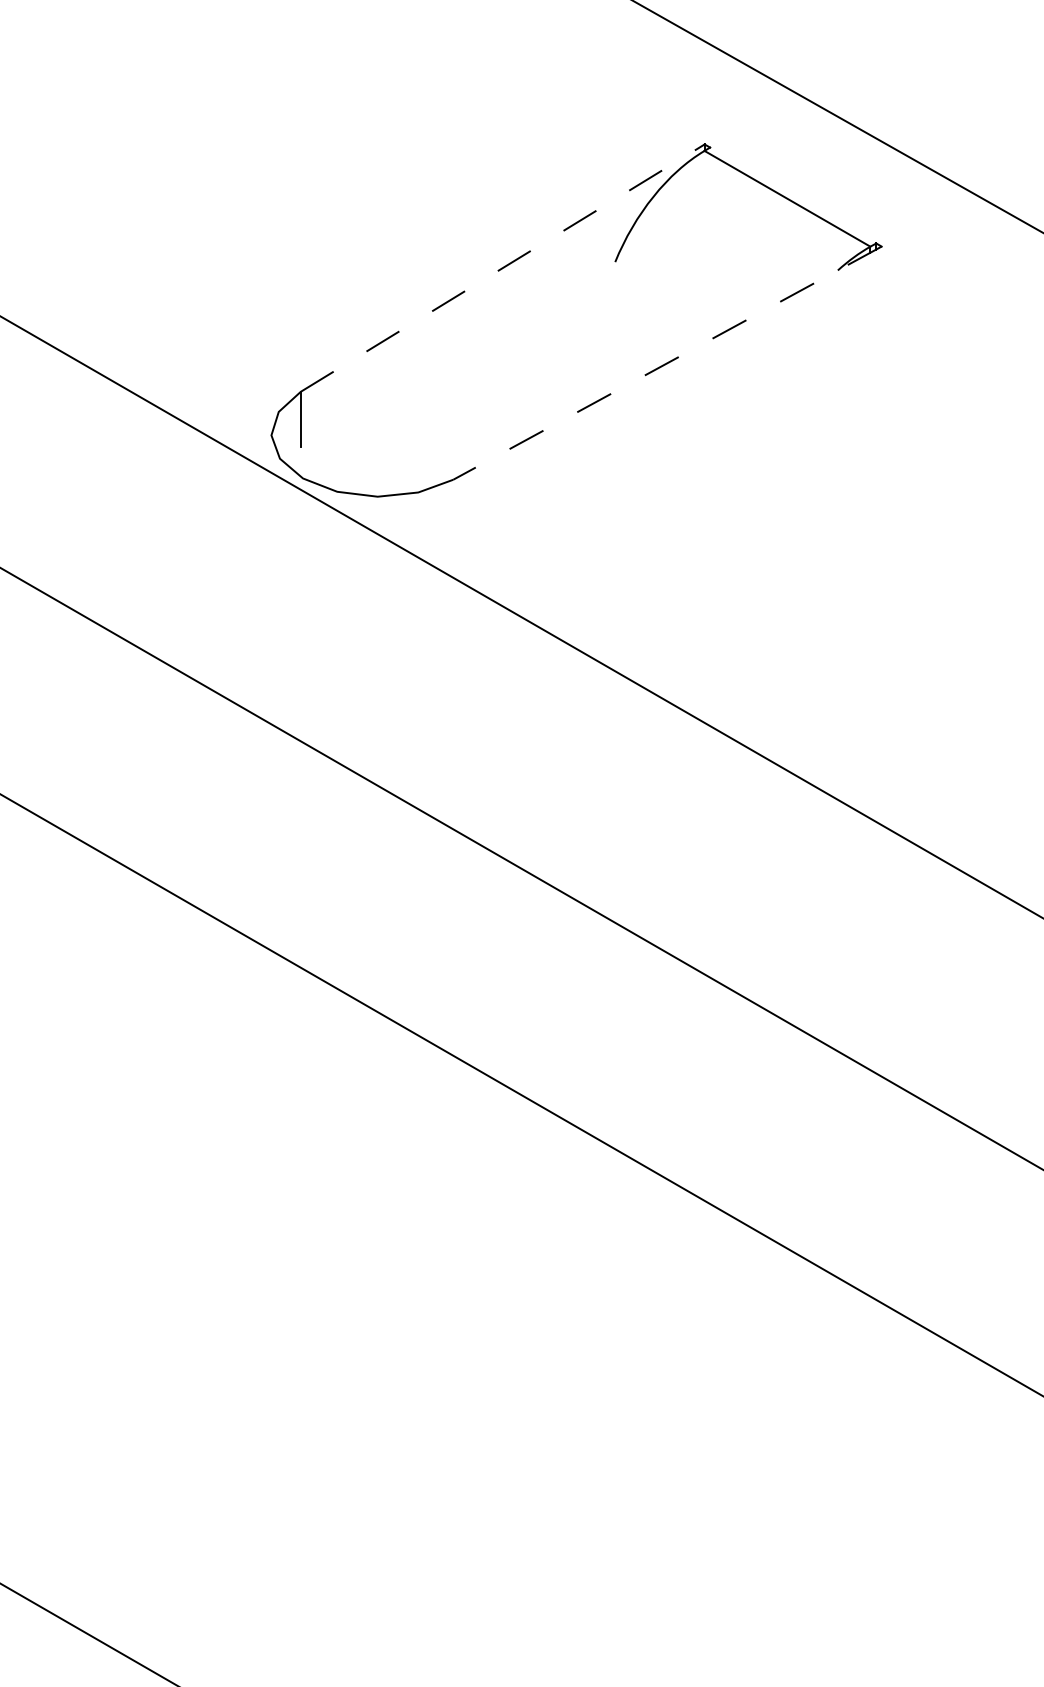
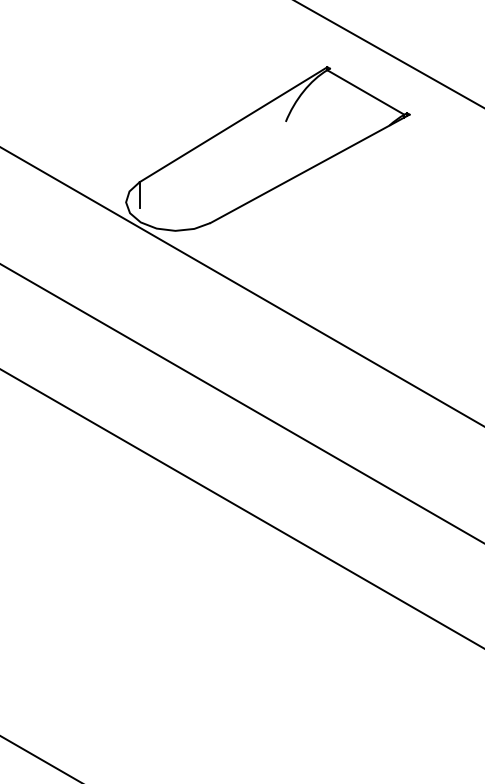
line: (502, 267) -> (233, 124), dashed -> solid
line: (666, 364) -> (309, 169), dashed -> solid

